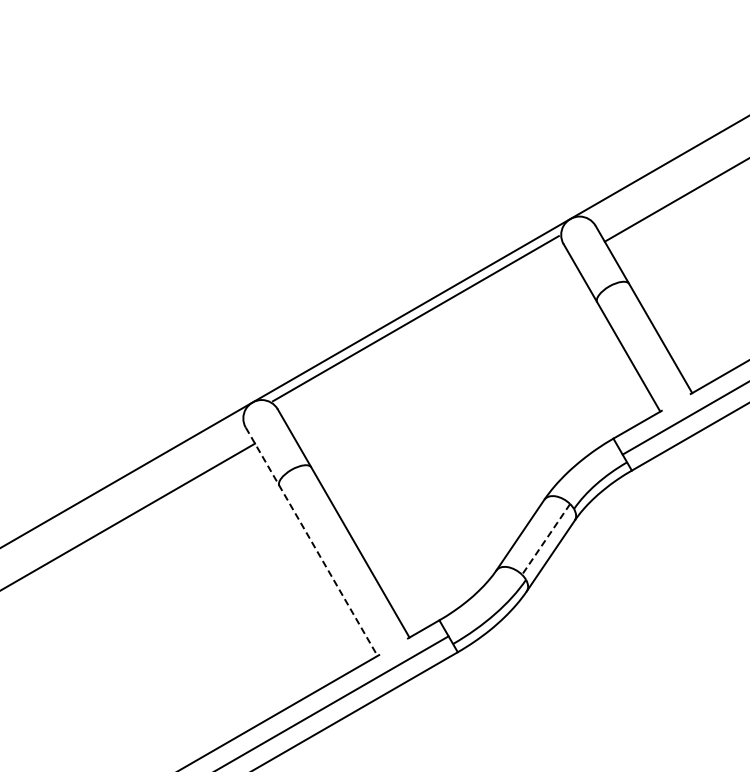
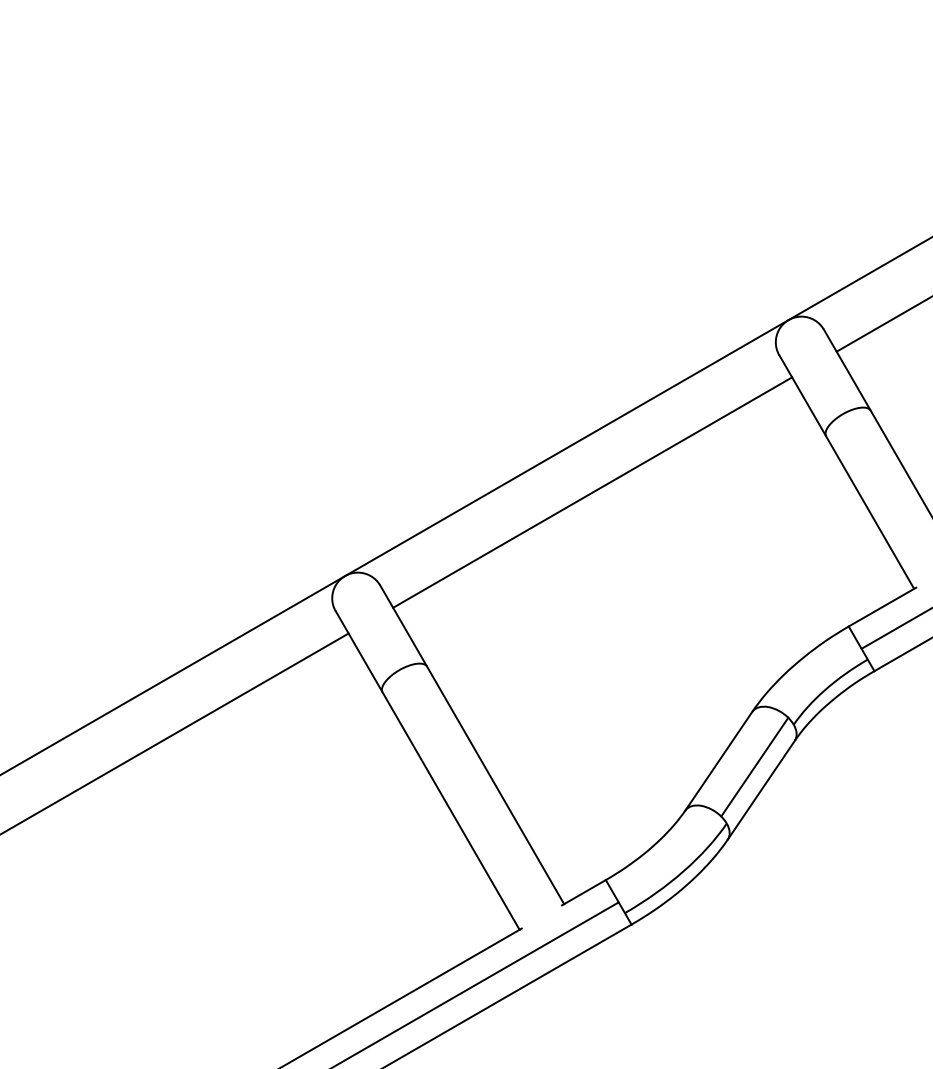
line: (415, 318) -> (592, 492), moved
line: (546, 539) -> (755, 767), dashed -> solid
line: (311, 541) -> (427, 770), dashed -> solid

